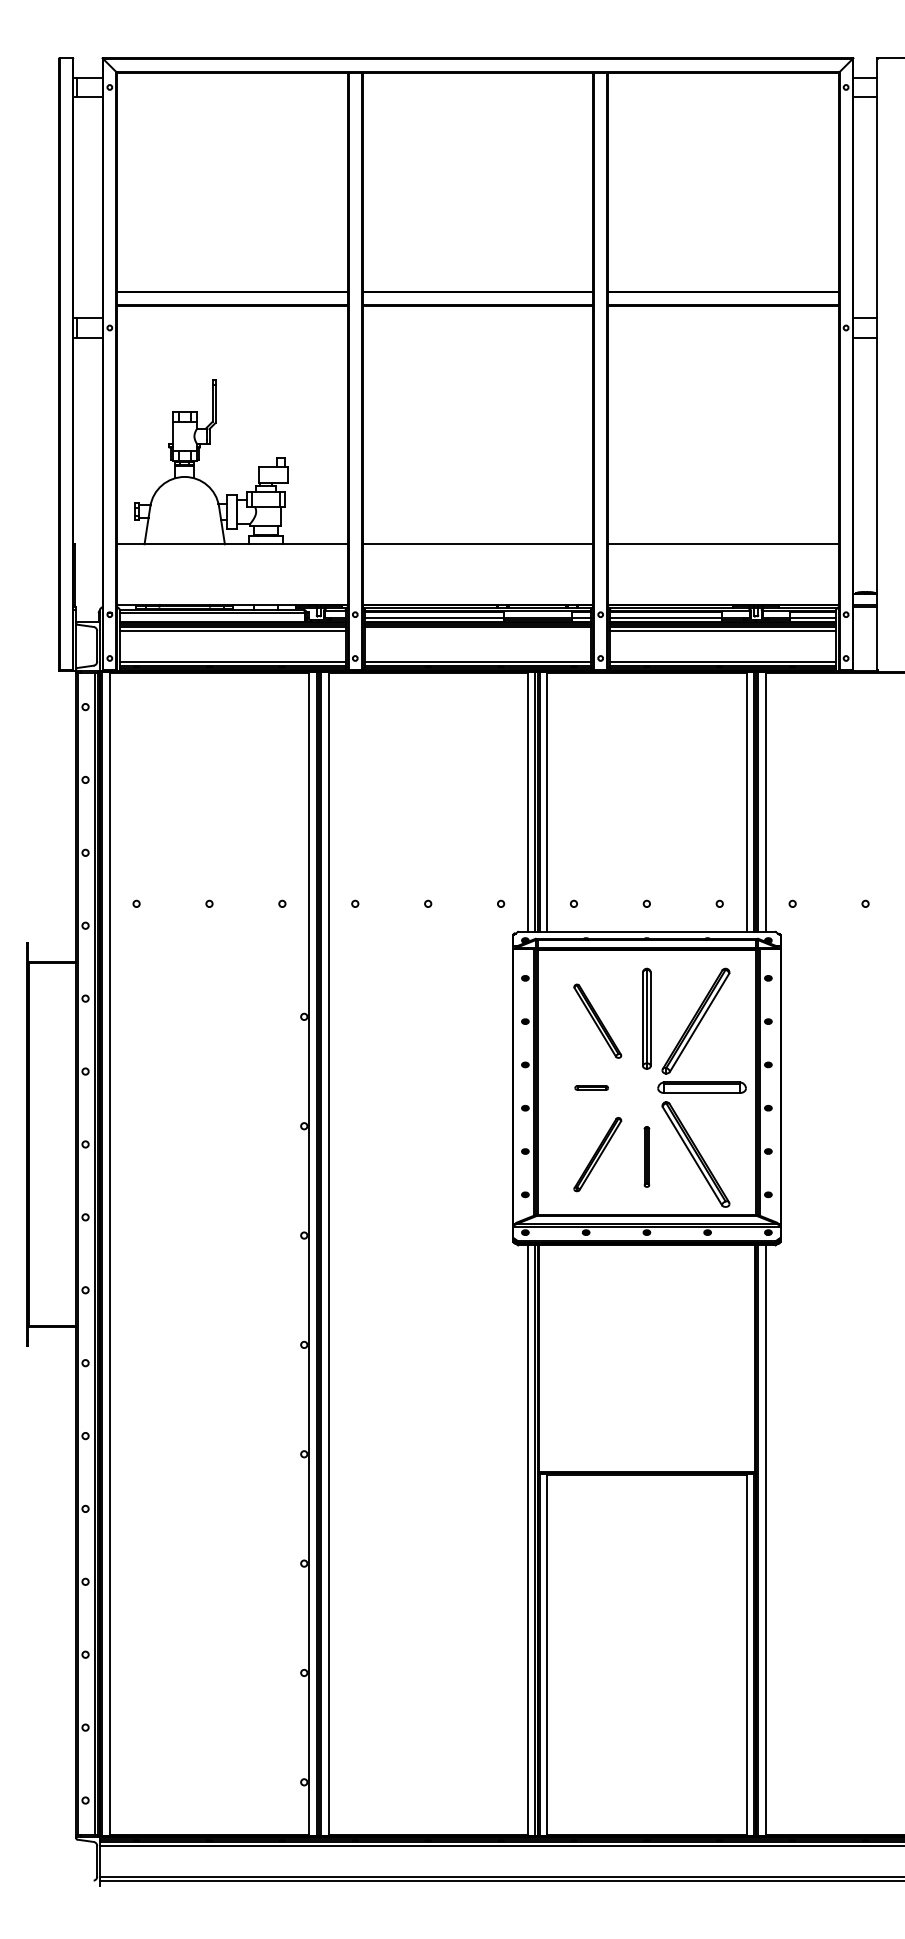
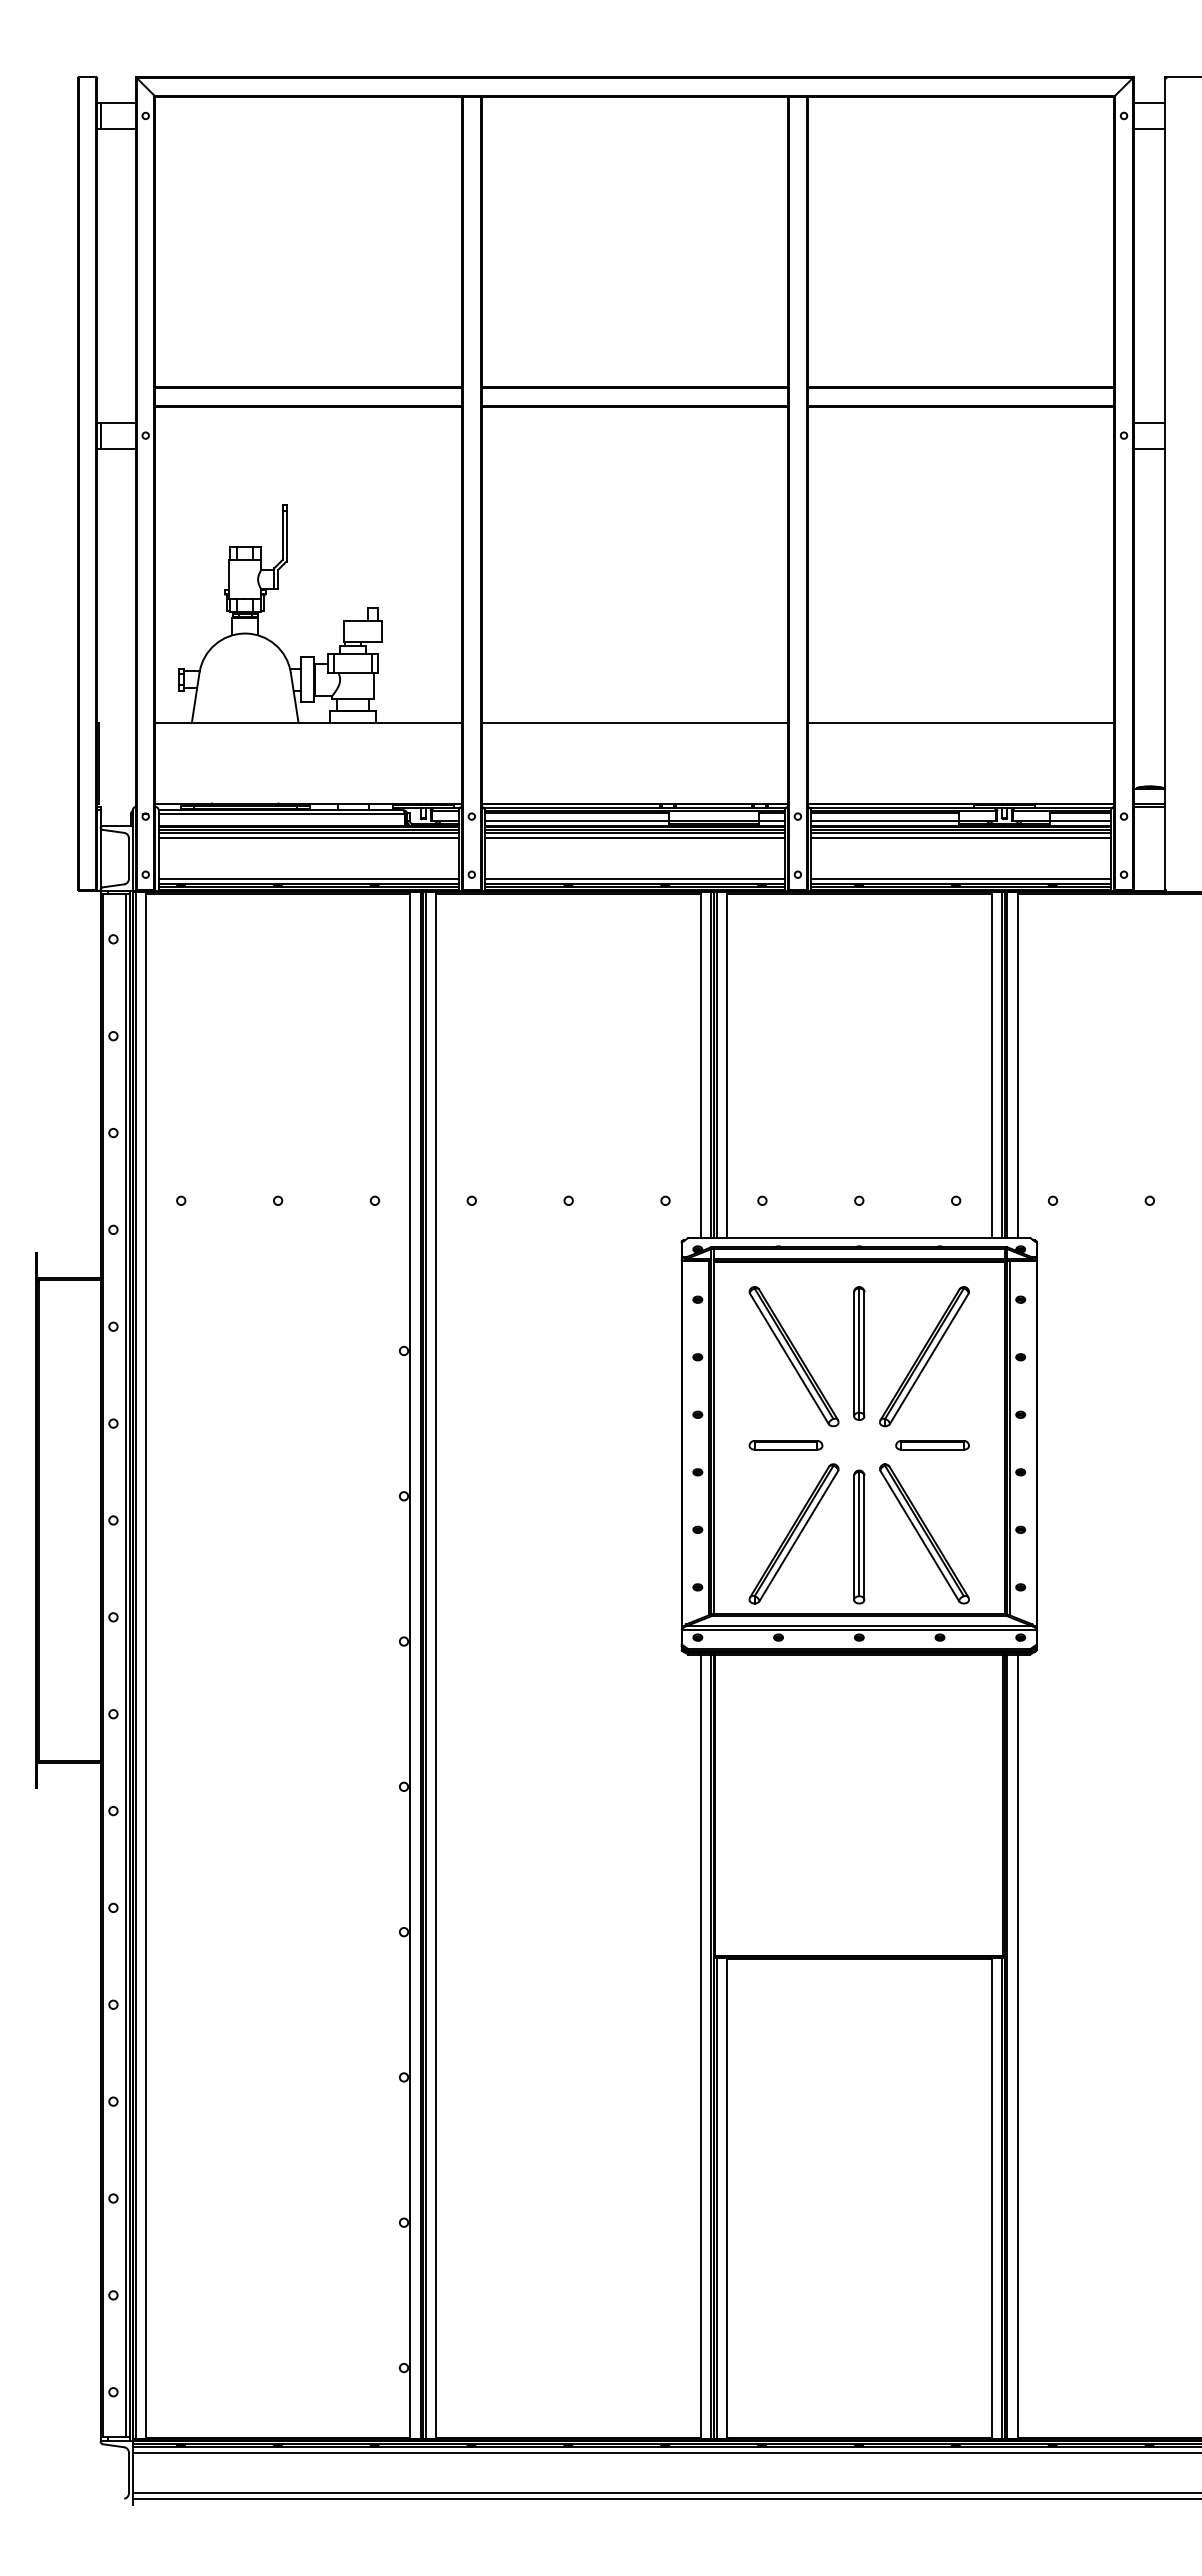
line: (477, 631) -> (634, 838), added
part: (597, 1021) -> (793, 1356), size x1.43
part: (591, 1088) -> (785, 1445), size x1.67
part: (701, 1088) -> (932, 1445), size x0.62
part: (597, 1154) -> (793, 1533), size x1.43
part: (647, 1156) -> (859, 1536), size x1.67

